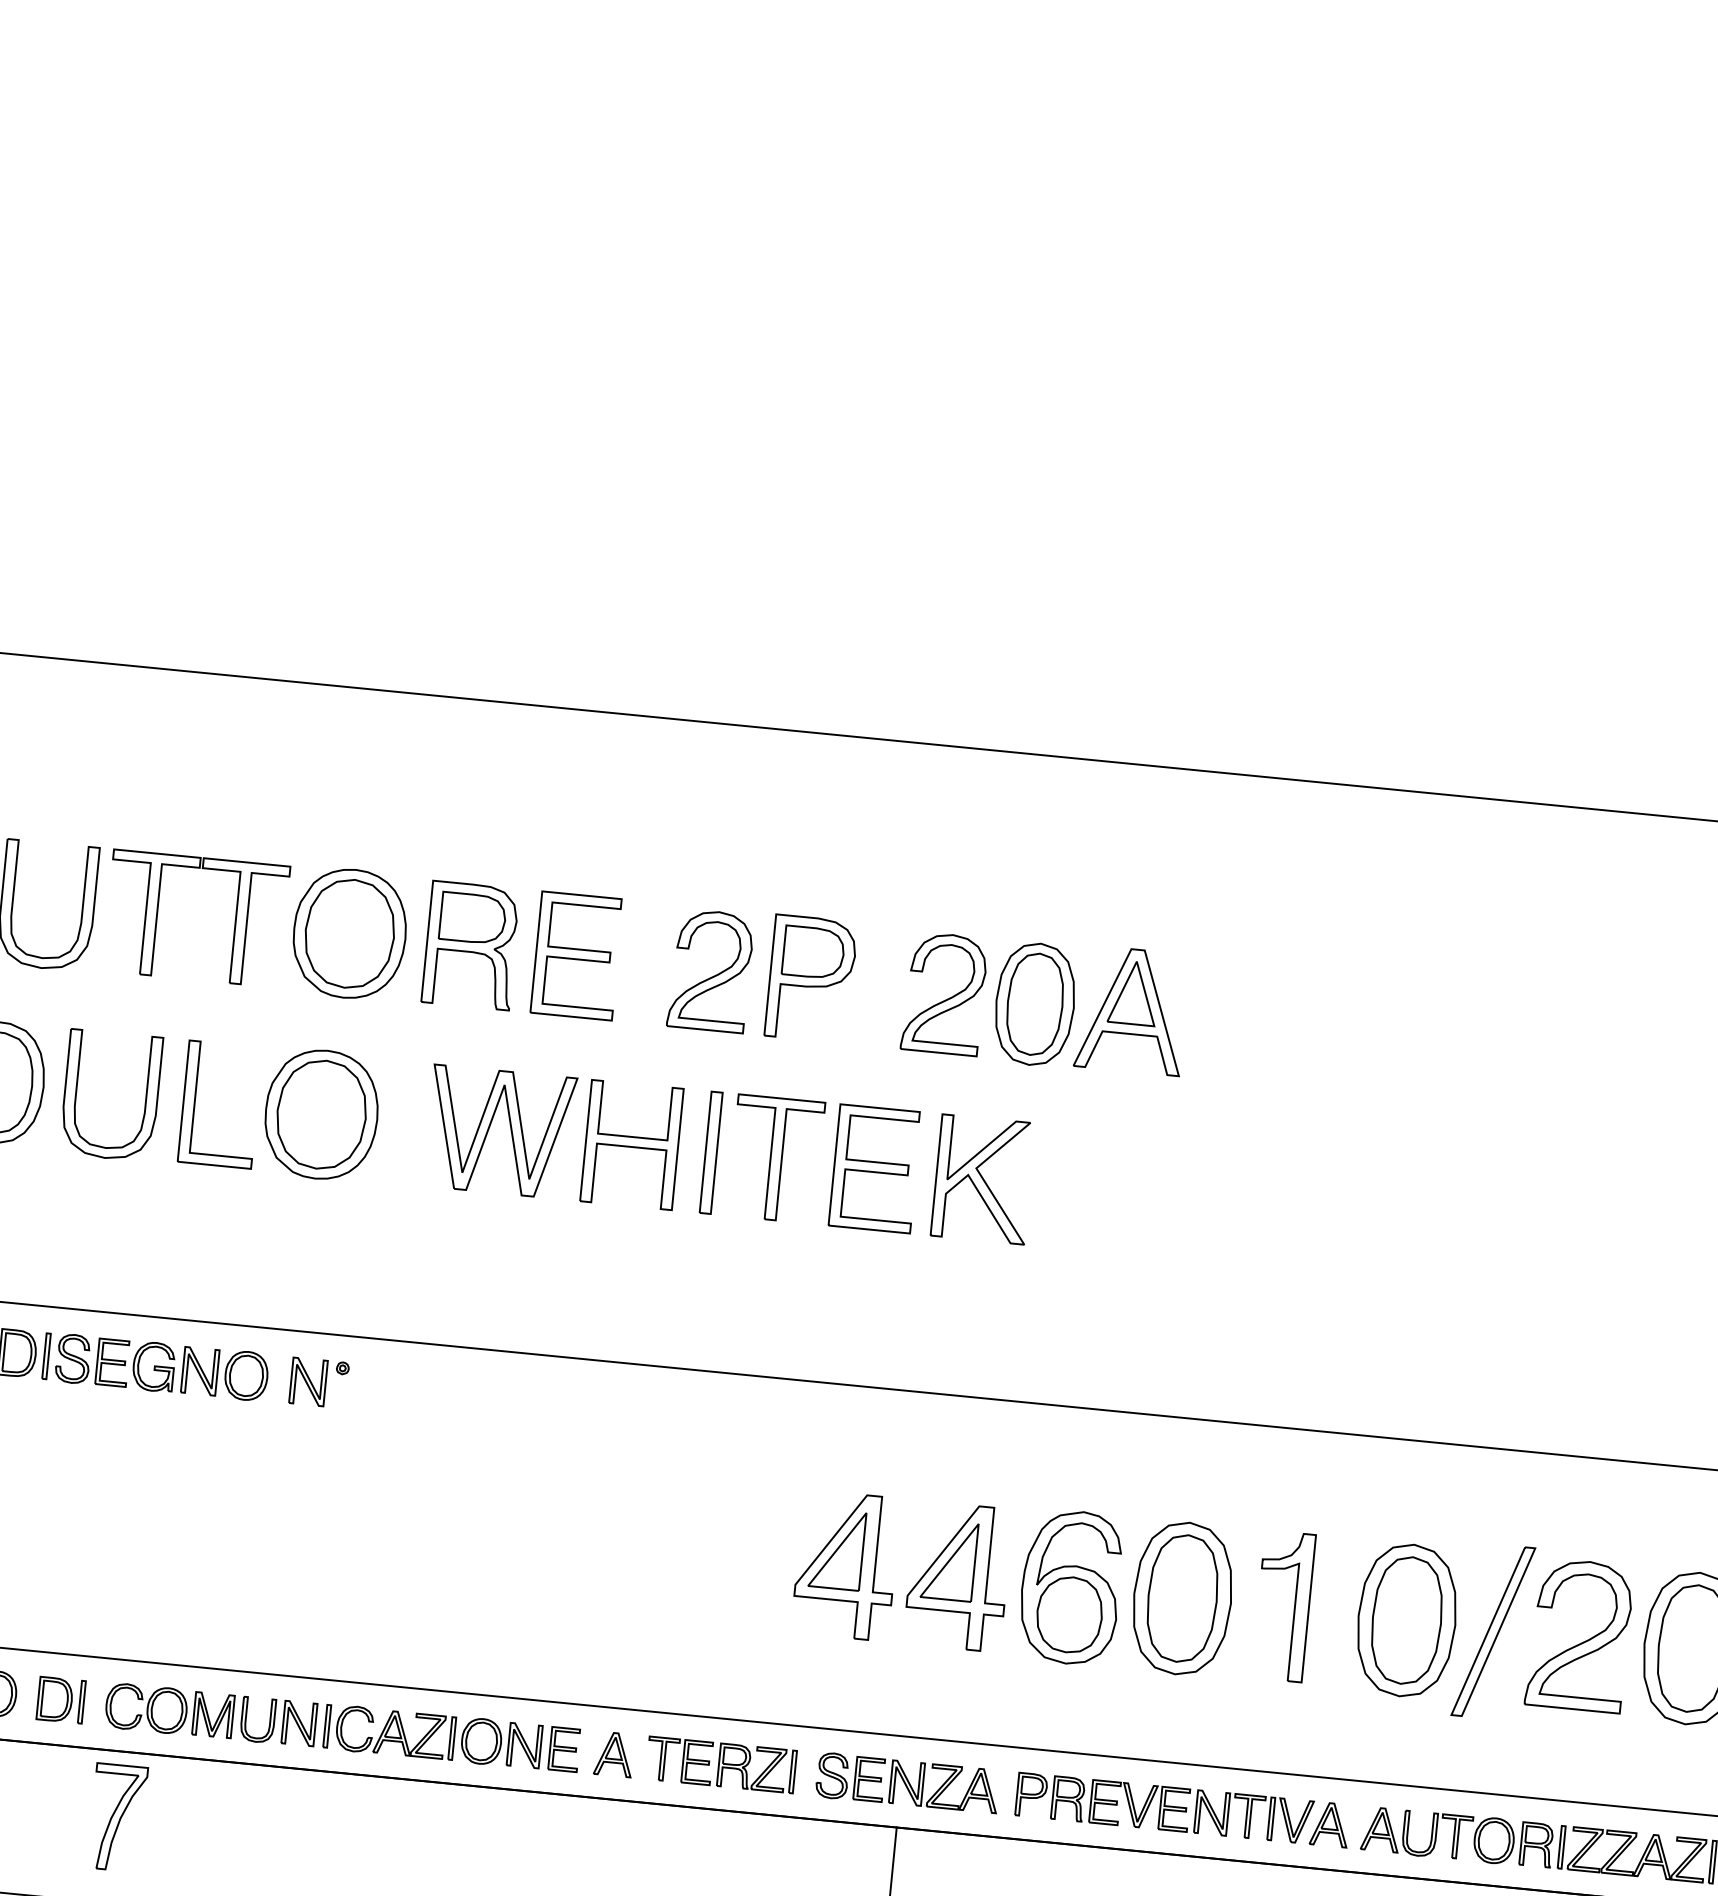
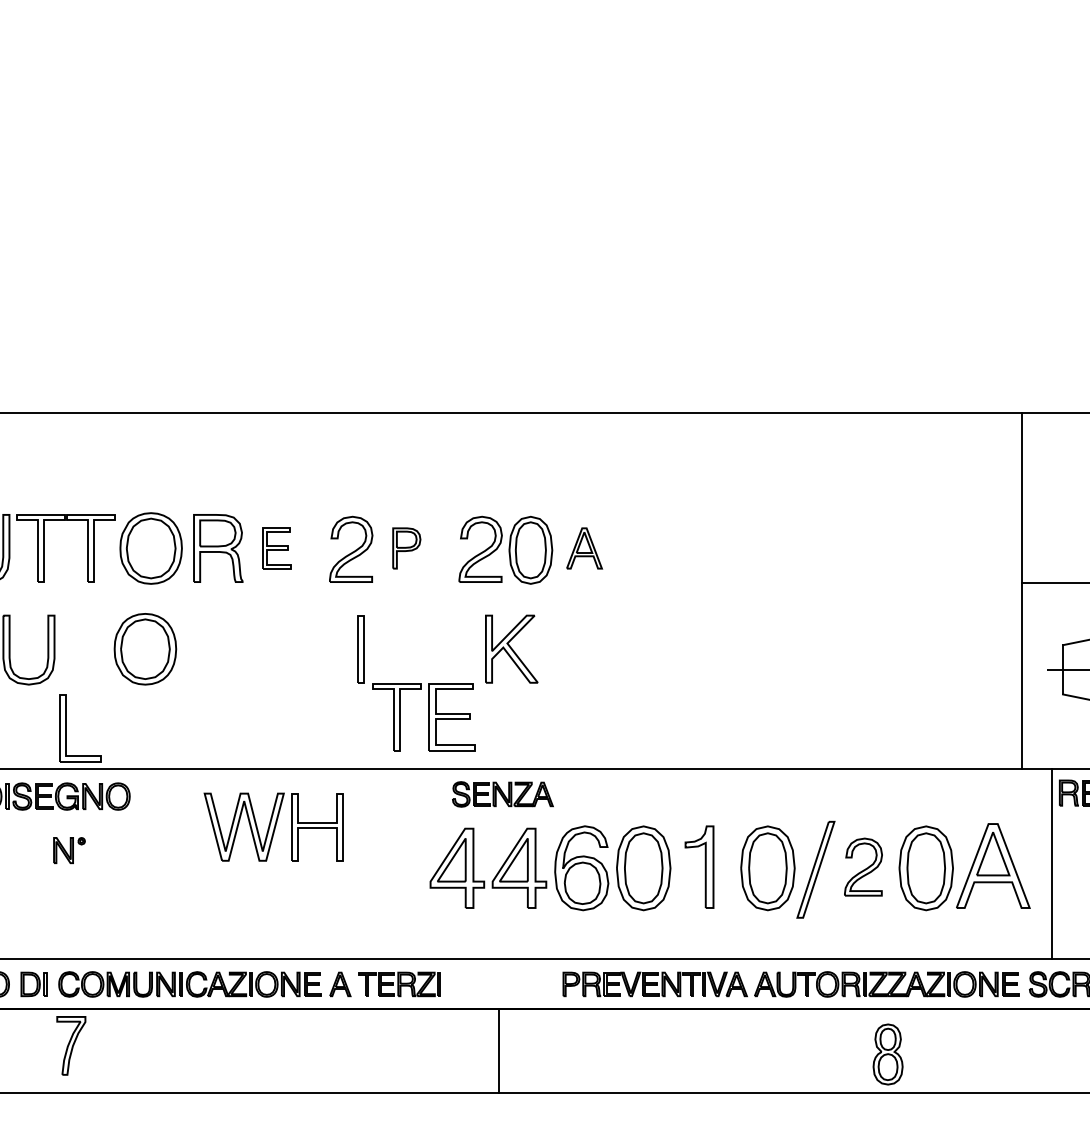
part: (576, 955) -> (276, 548), size x0.6
part: (810, 978) -> (406, 548), size x0.6
part: (1132, 1010) -> (584, 548), size x0.6
part: (195, 1102) -> (66, 728), moved
part: (553, 1136) -> (273, 826), moved
part: (823, 1164) -> (423, 717), moved
part: (319, 1382) -> (69, 850), moved
part: (1579, 1634) -> (863, 866), size x0.7
part: (907, 1783) -> (502, 794), moved

